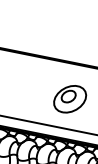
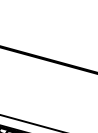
part: (70, 99) -> (63, 101), removed

